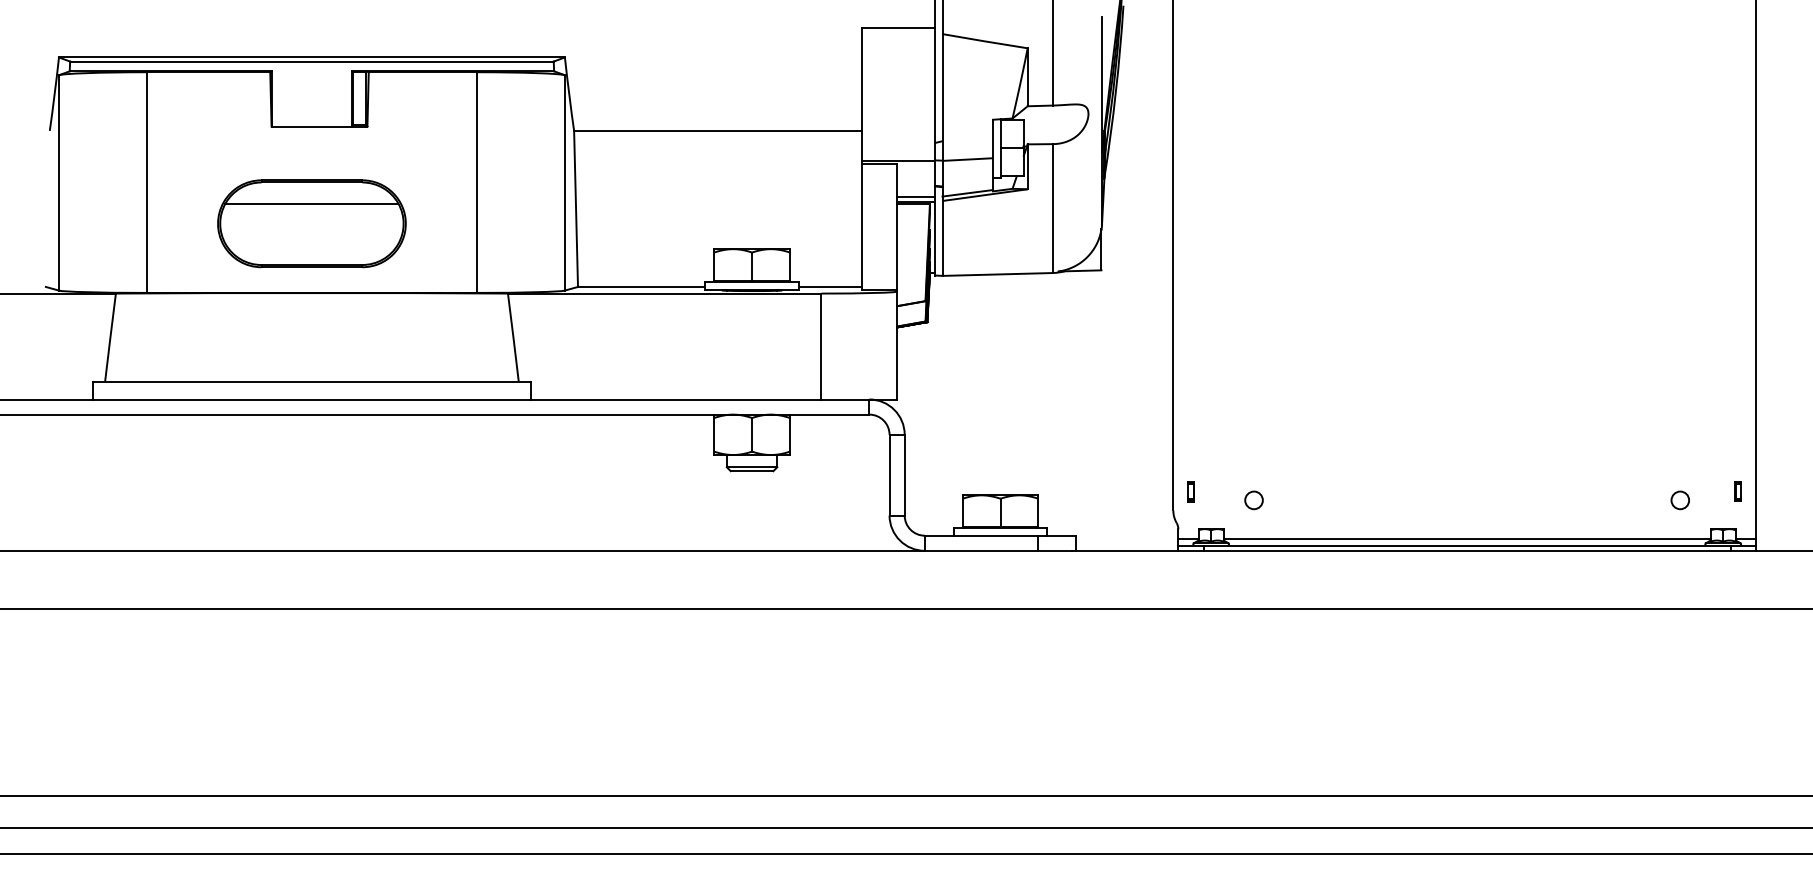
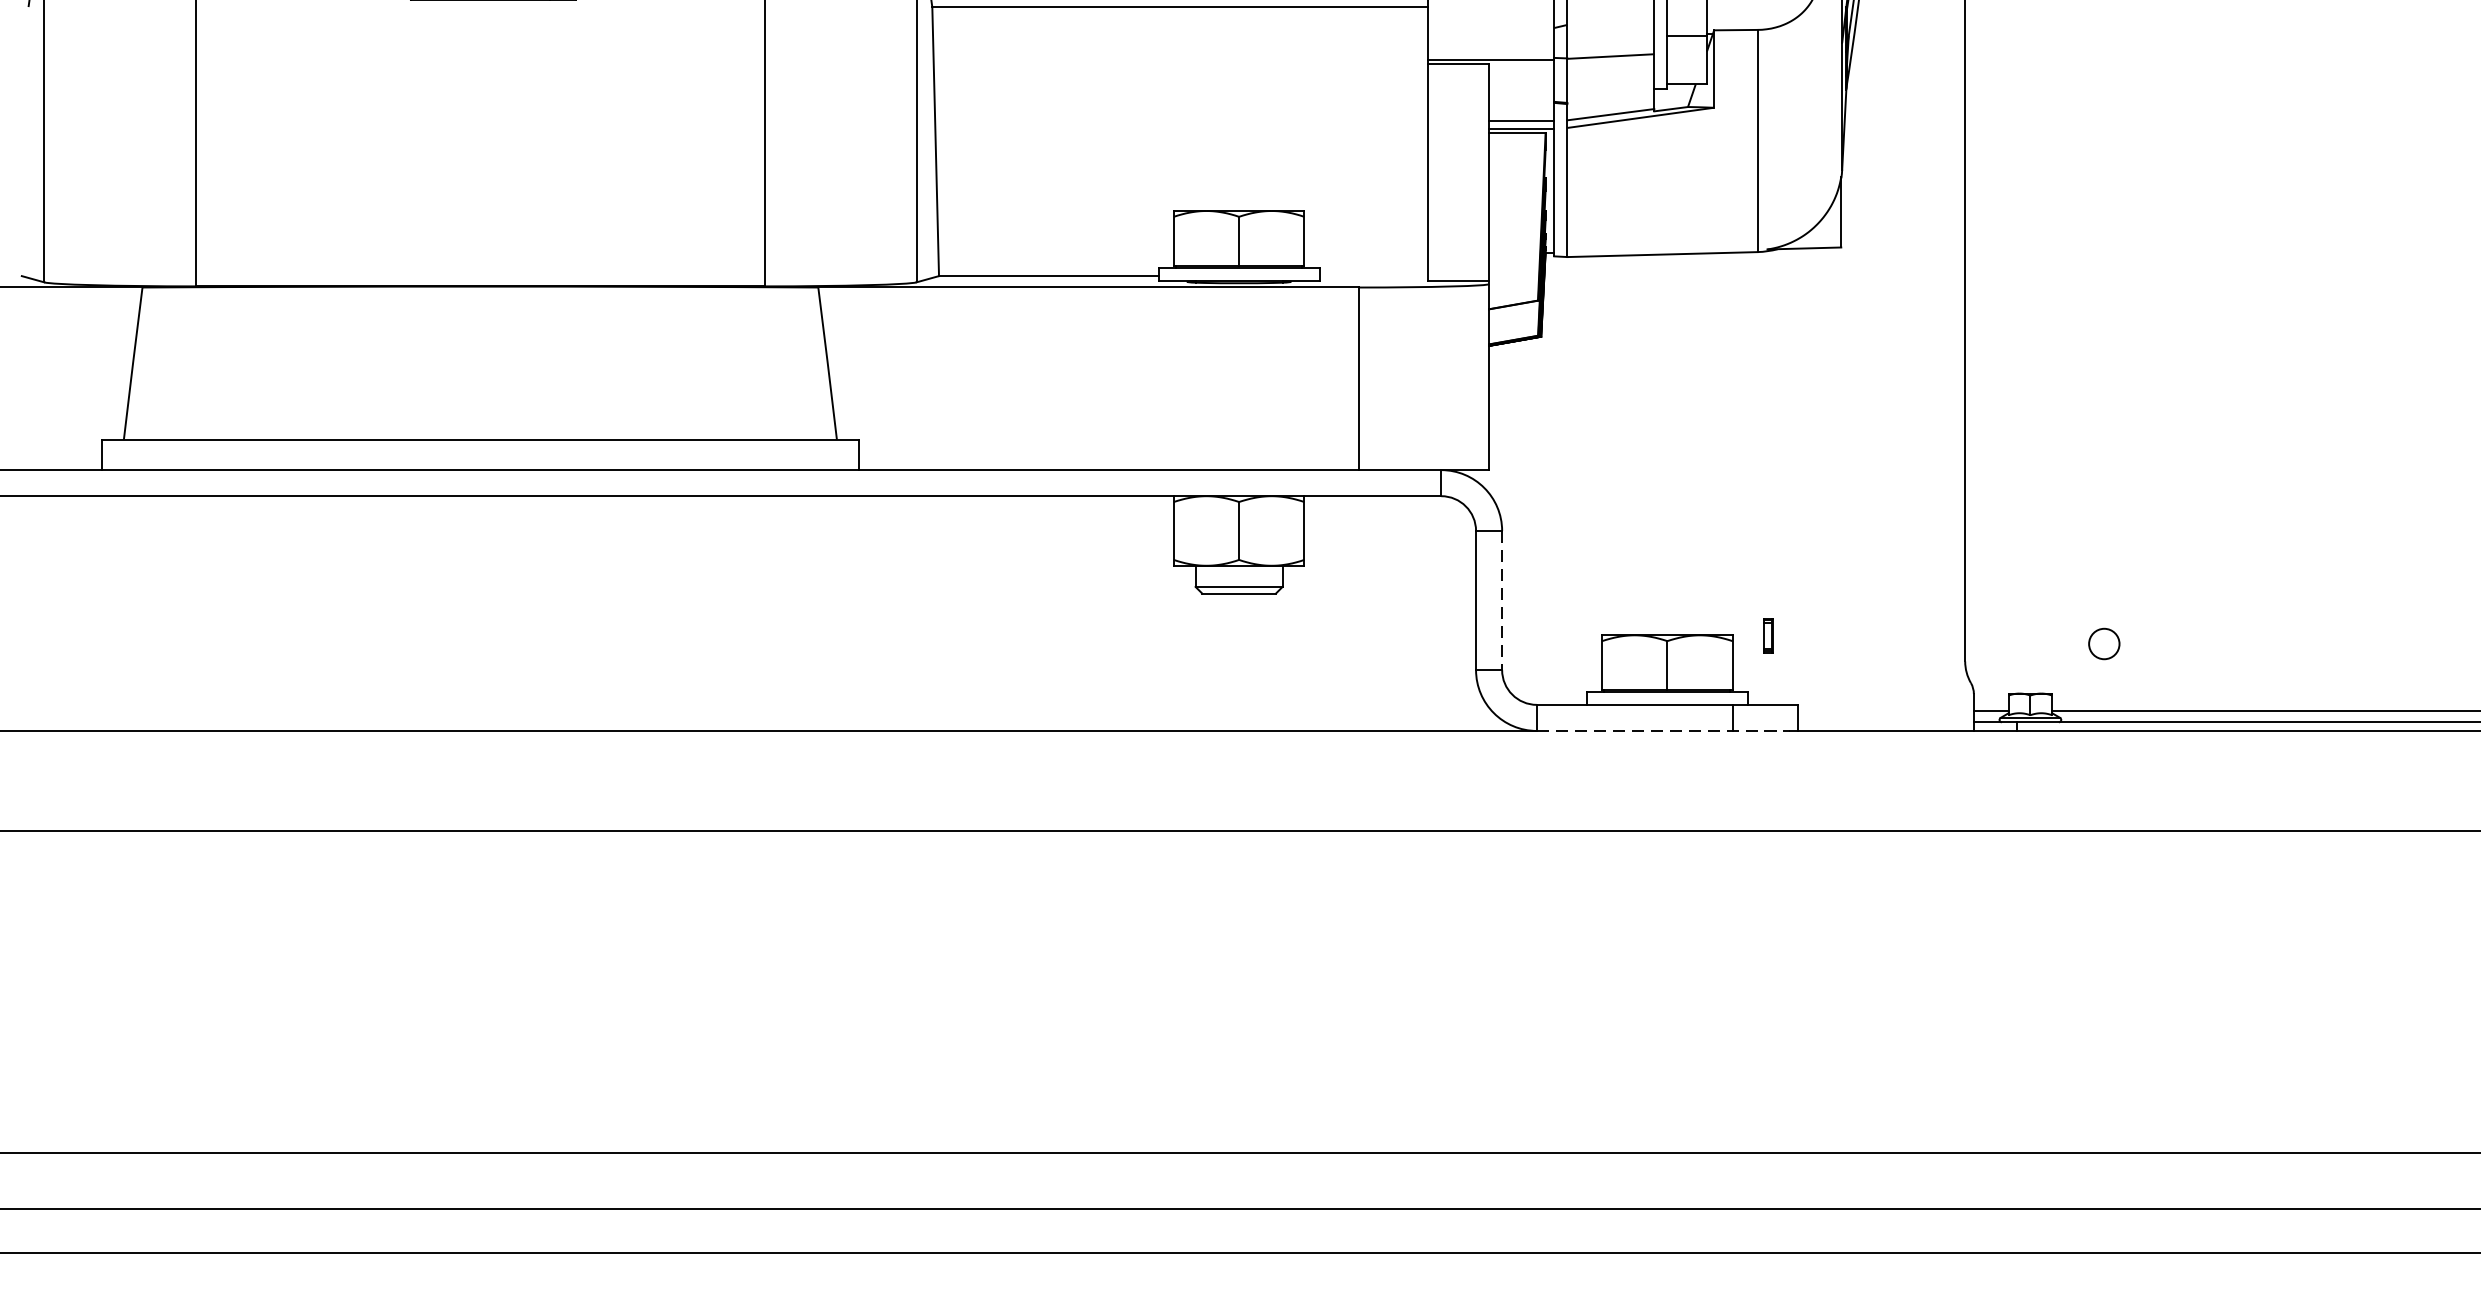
part: (311, 223) -> (479, 166), removed
line: (829, 286) -> (1372, 275), removed
line: (904, 475) -> (1501, 601), solid -> dashed
part: (1190, 491) -> (1767, 635), moved
line: (998, 550) -> (1663, 730), solid -> dashed

